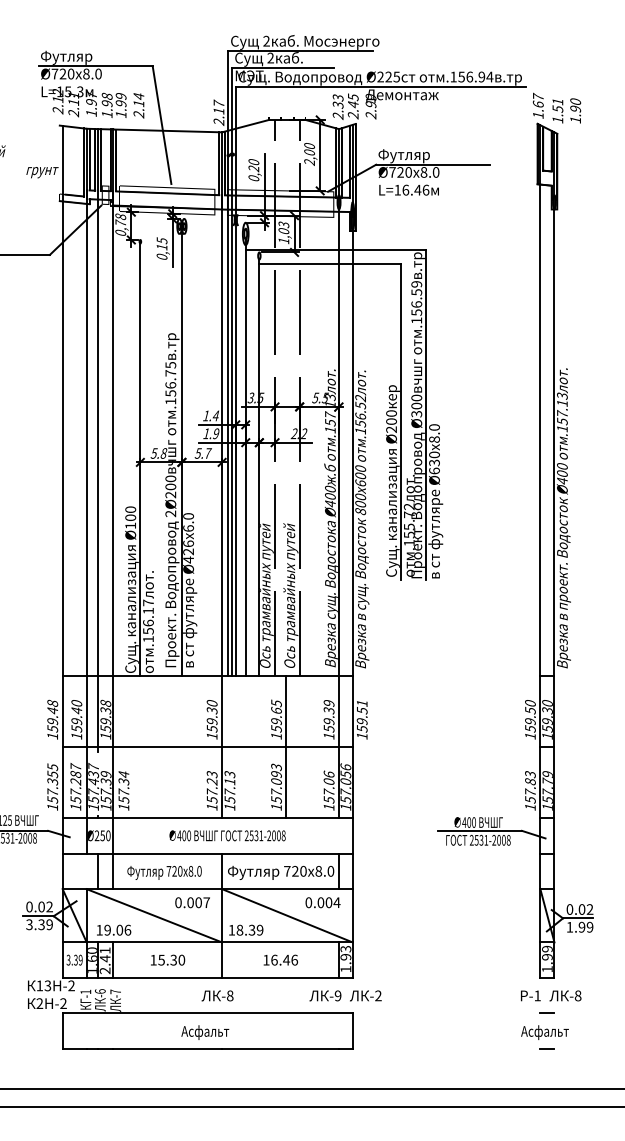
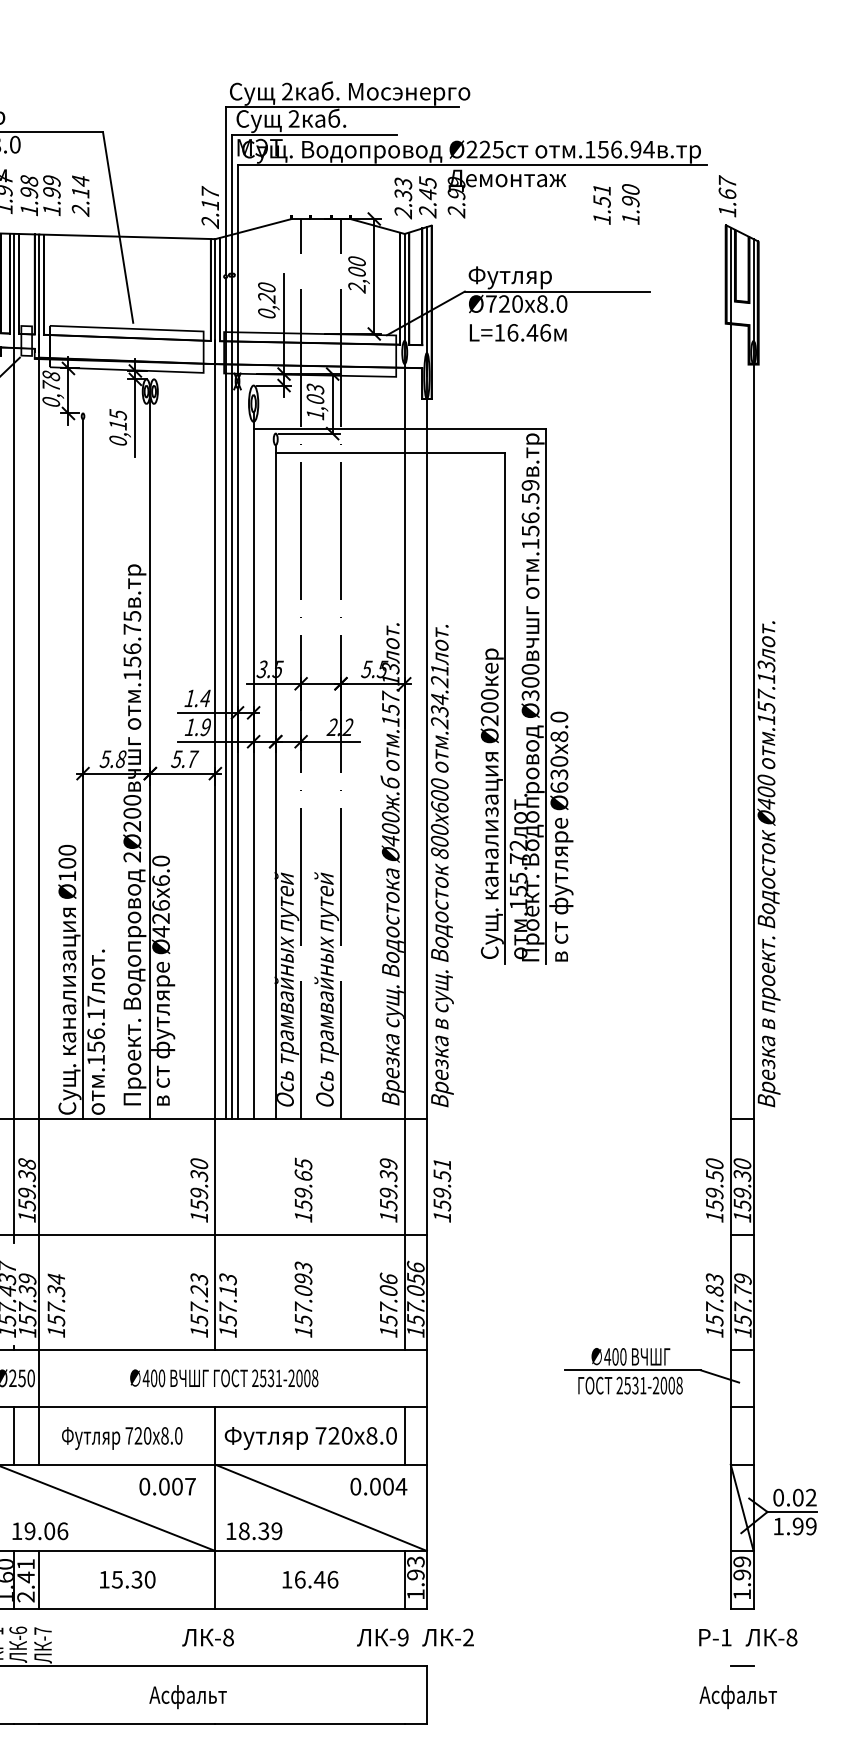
text: (566, 110) -> (616, 203), moved
text: (360, 415) -> (439, 697), .156.52 -> .234.21
line: (286, 746) -> (319, 1233), removed
line: (546, 1048) -> (740, 1722), removed

